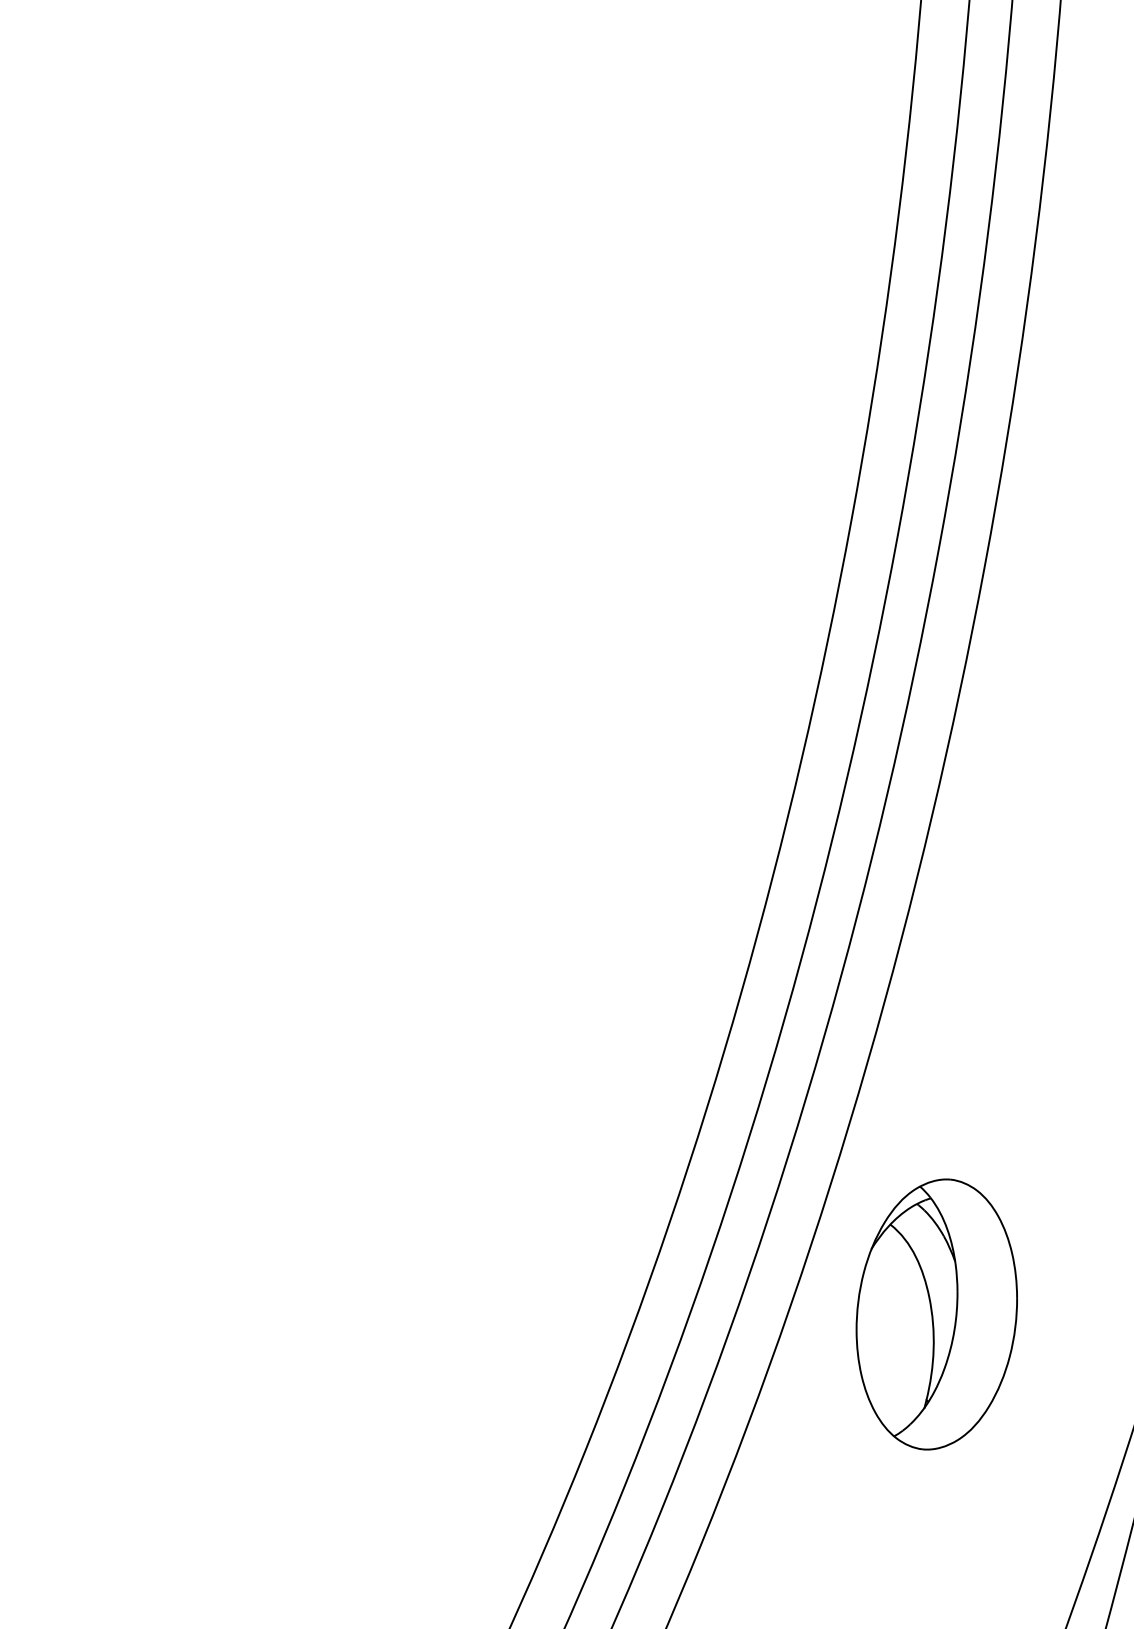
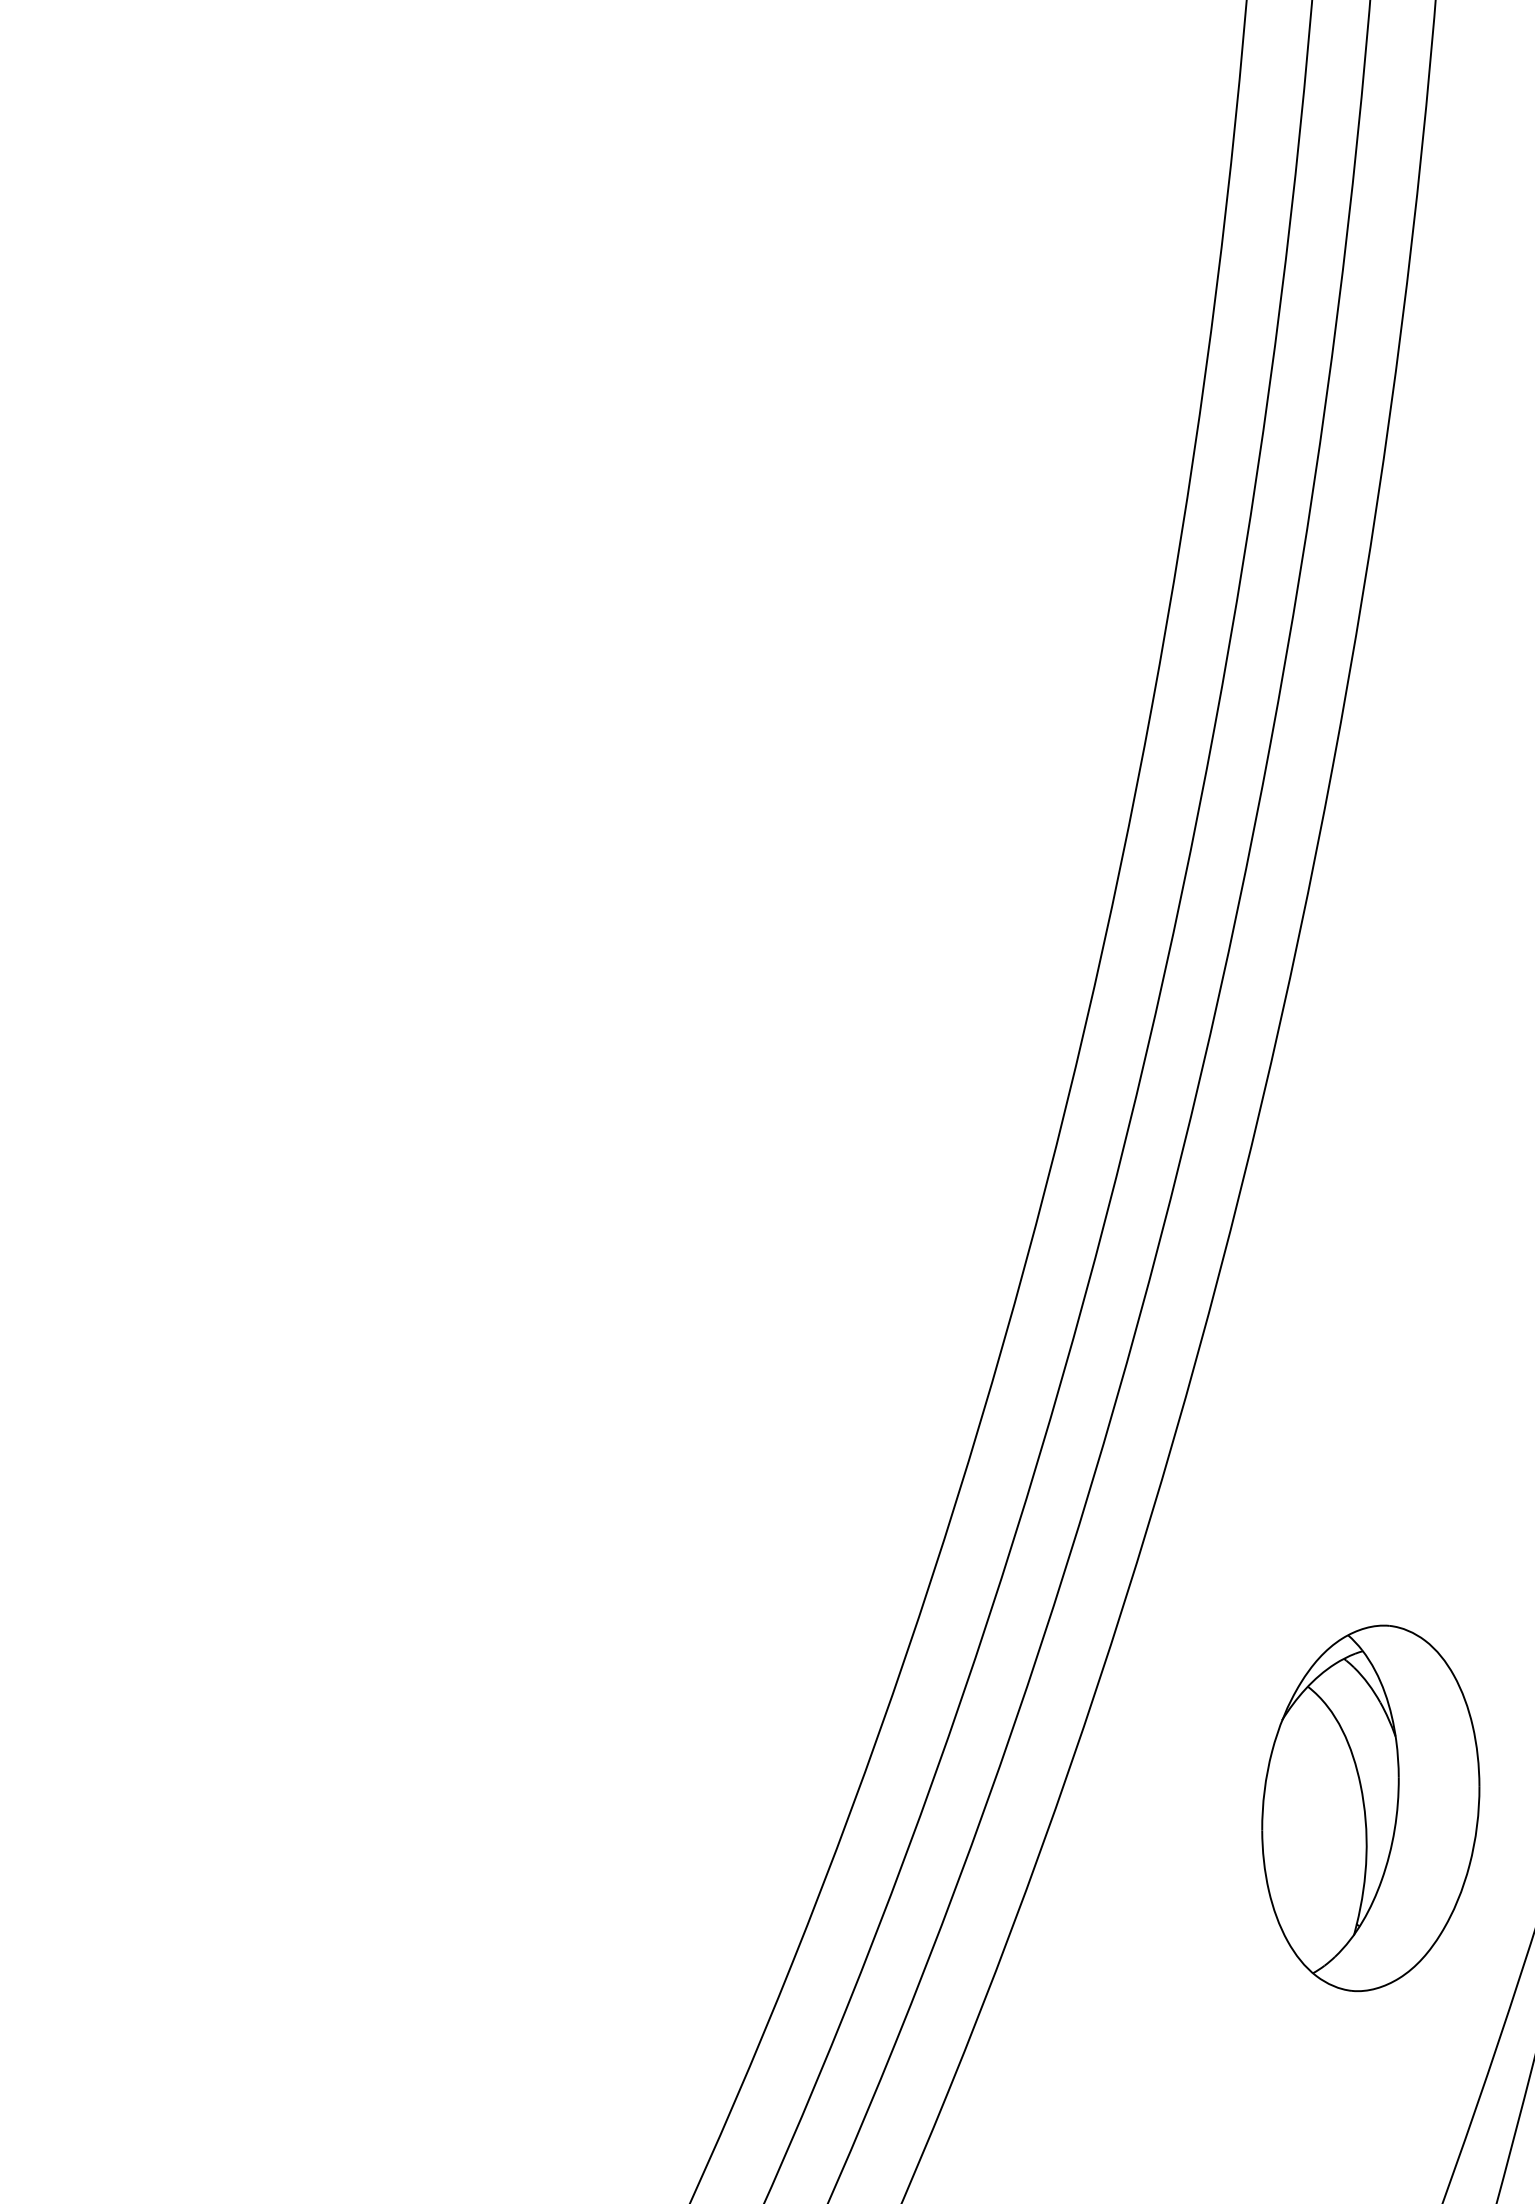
part: (936, 1314) -> (1370, 1808), moved

